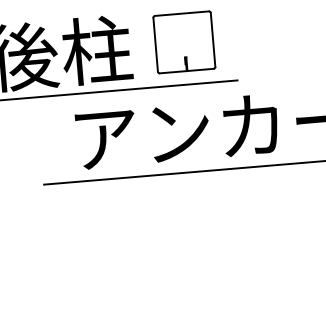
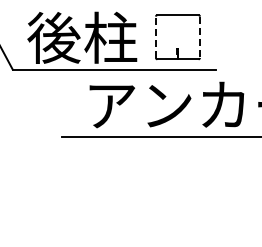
line: (213, 40) -> (200, 37), solid -> dashed
line: (155, 45) -> (155, 37), solid -> dashed

